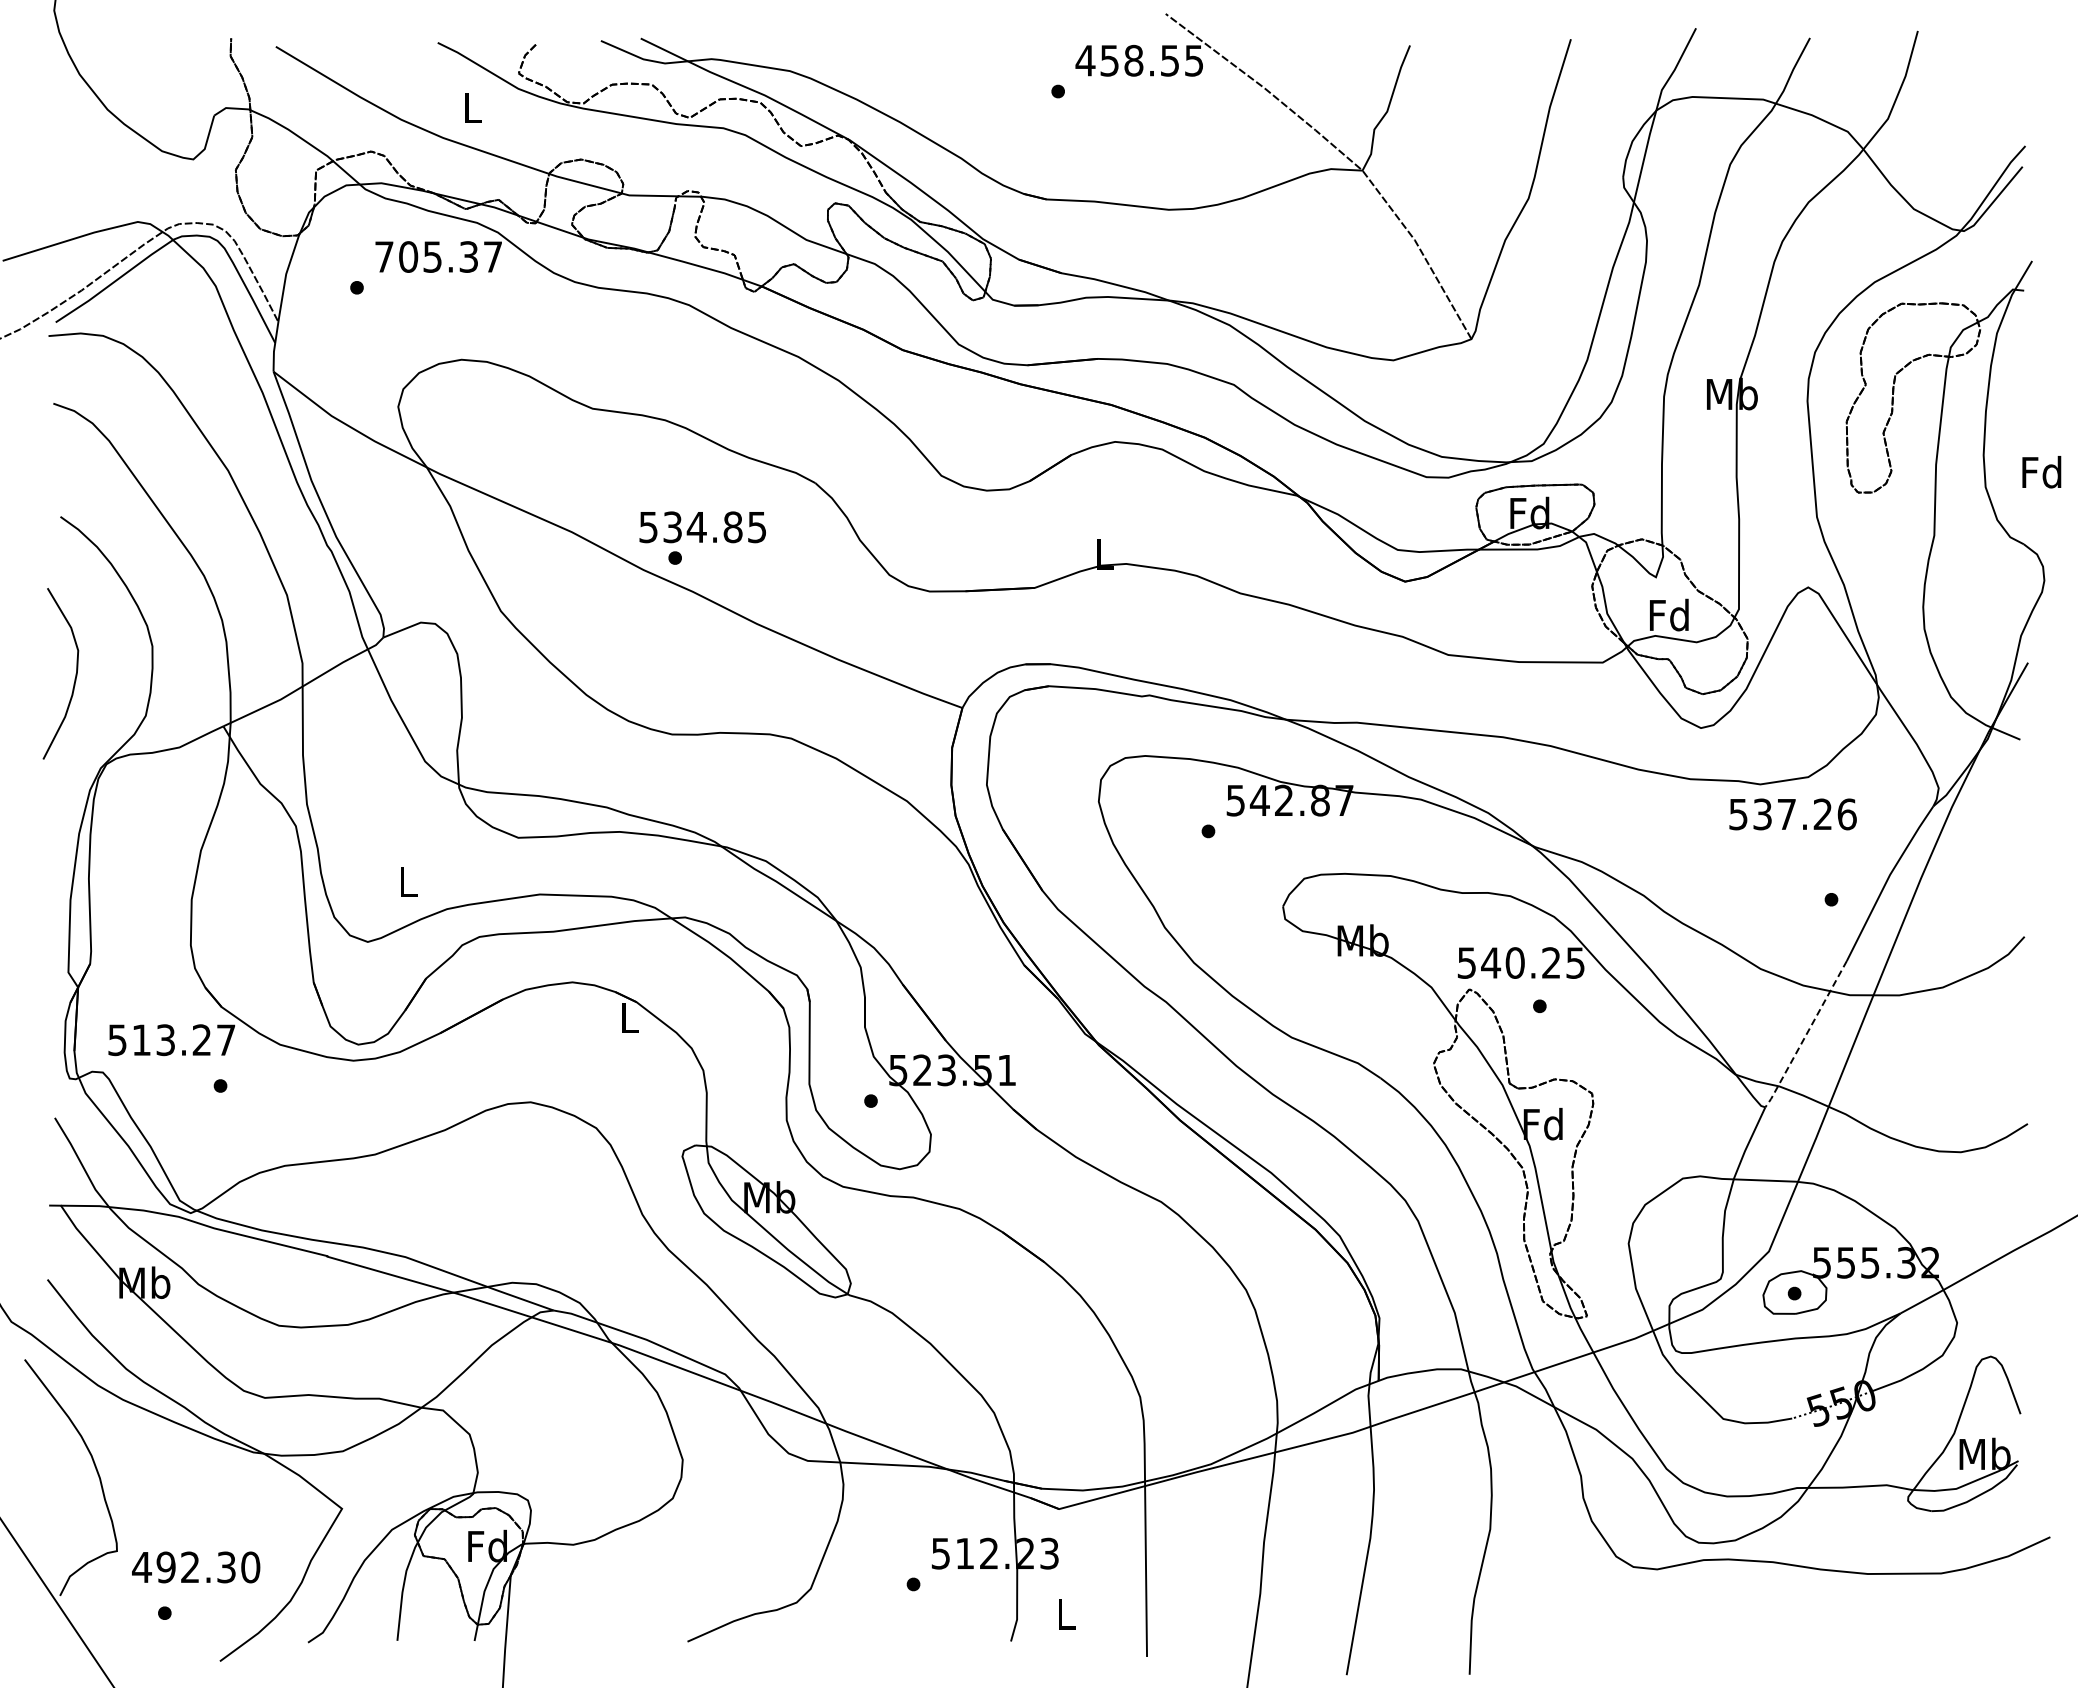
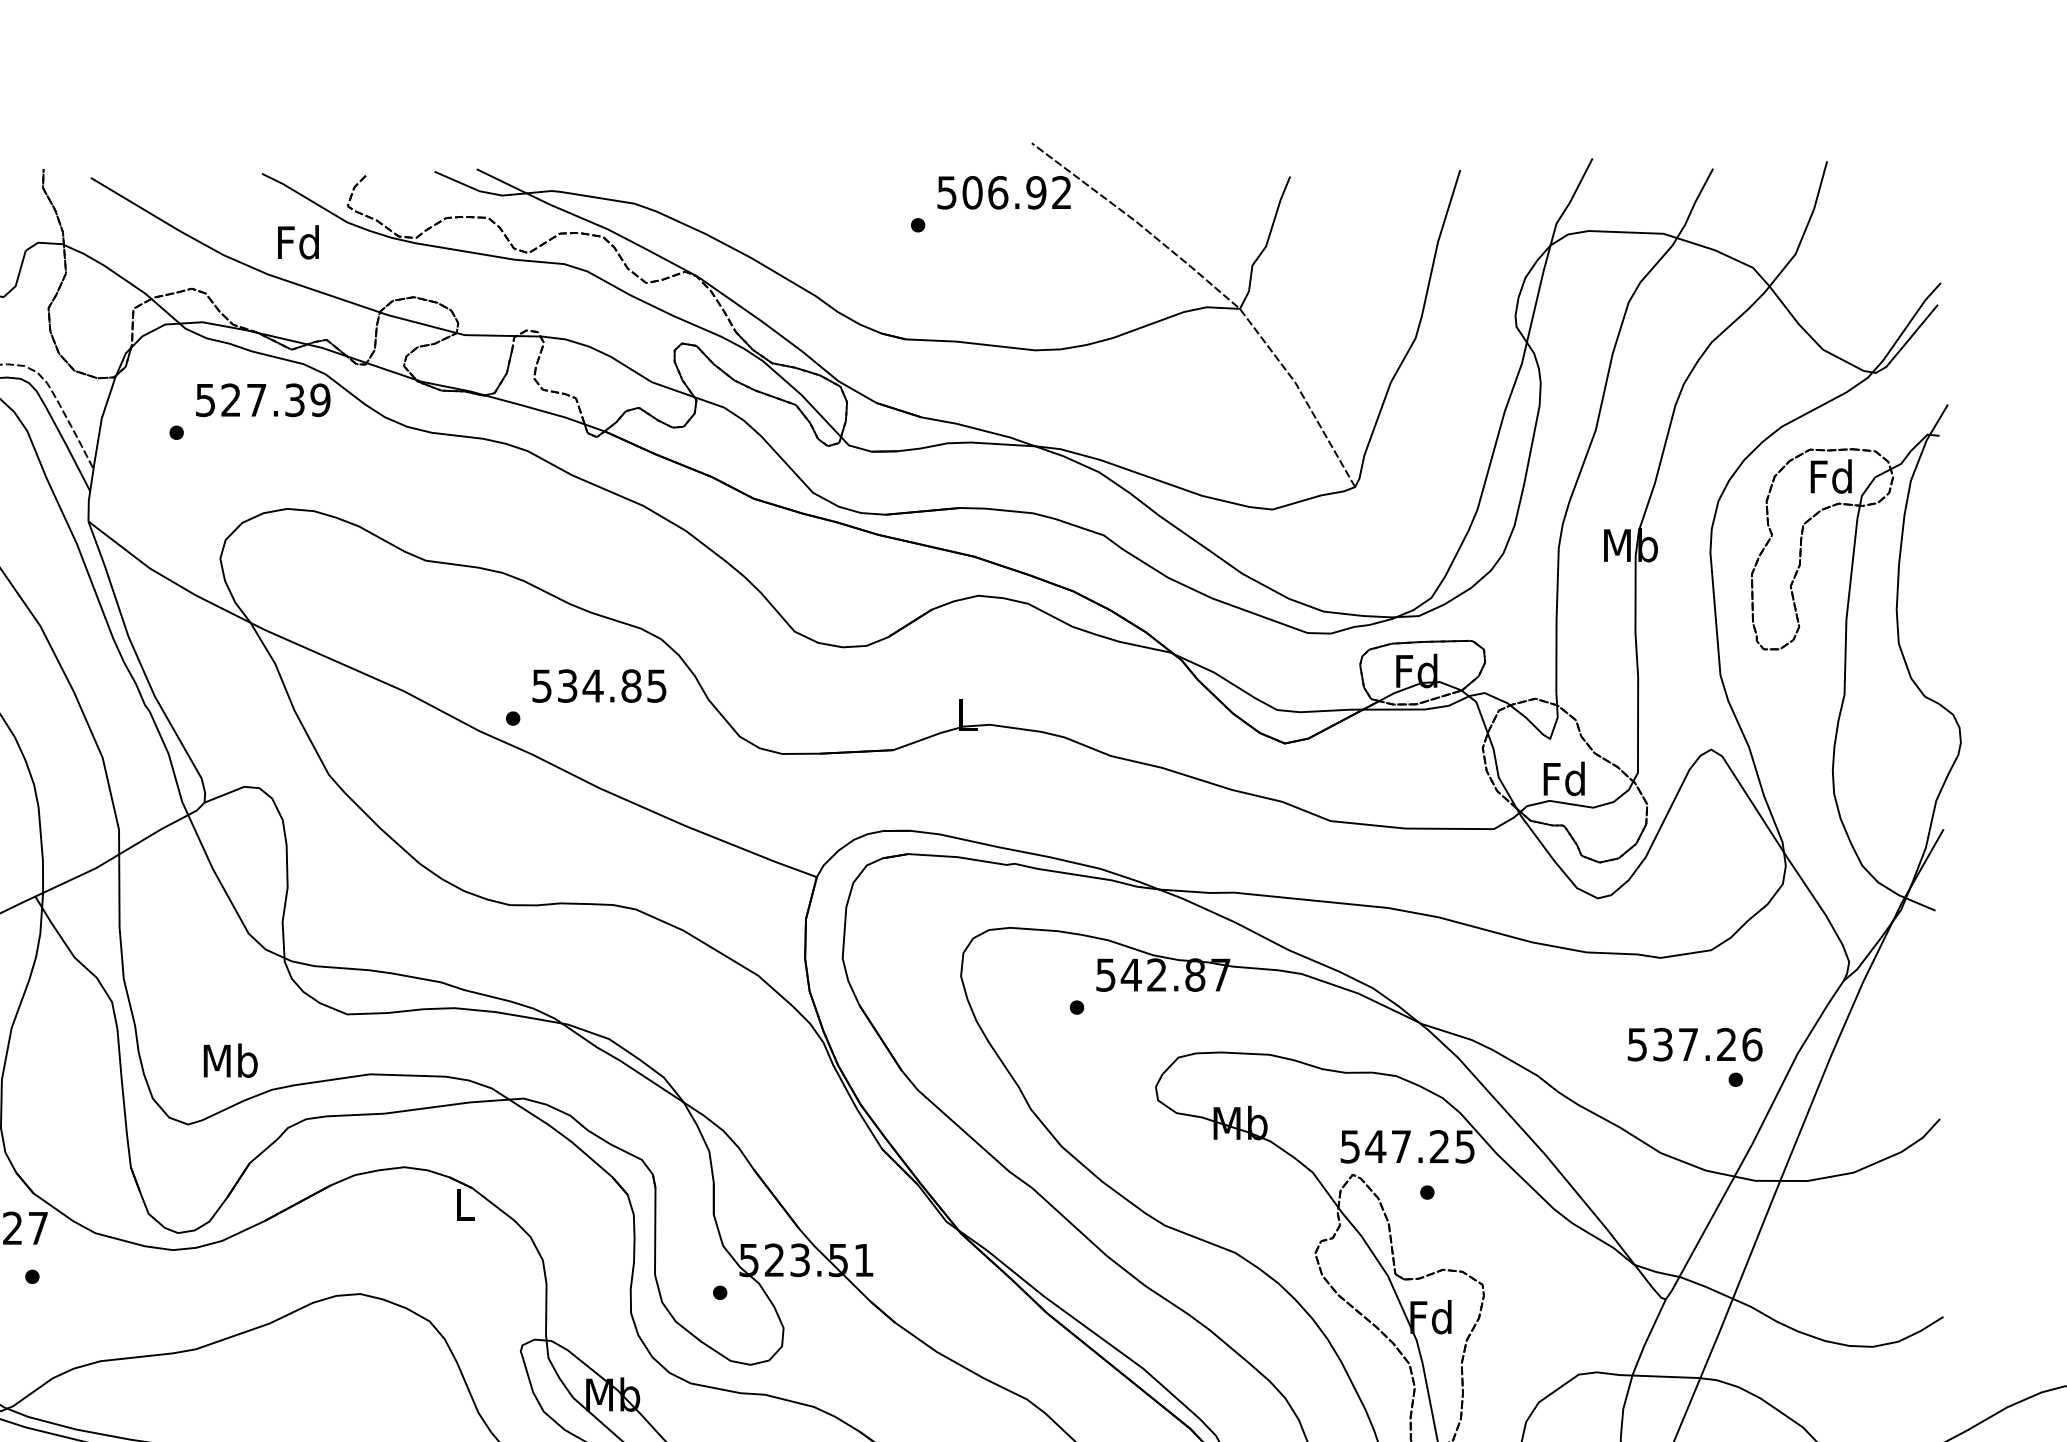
text: (1138, 60) -> (1003, 192), 458.55 -> 506.92
text: (471, 107) -> (297, 242), L -> Fd
text: (438, 256) -> (262, 399), 705.37 -> 527.39
text: (2041, 472) -> (1830, 476), moved
text: (702, 527) -> (599, 686), moved
text: (1792, 814) -> (1694, 1044), moved
text: (407, 881) -> (230, 1060), L -> Mb
text: (1514, 962) -> (1400, 1146), 540.25 -> 547.25
line: (1806, 1035) -> (1709, 1223), dashed -> solid

